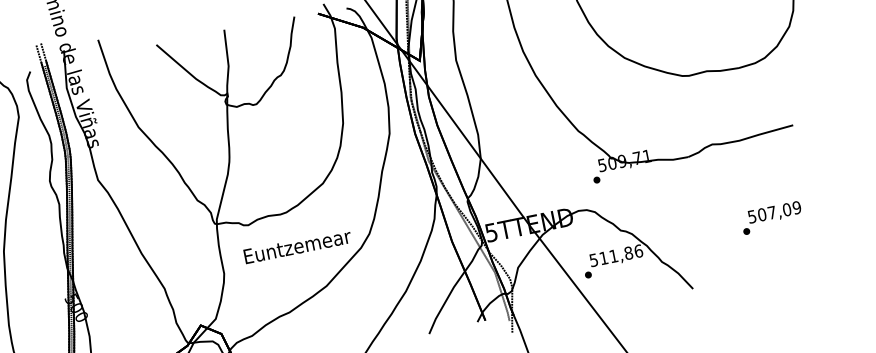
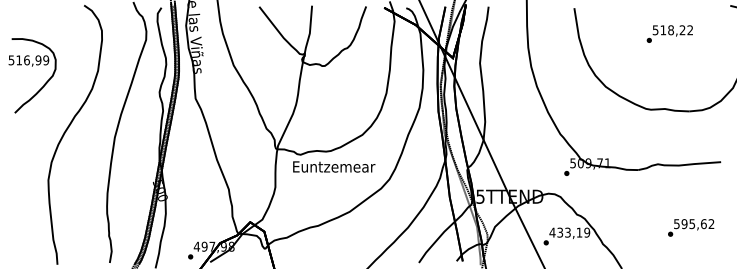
text: (778, 211) -> (697, 224), 507,09 -> 595,62
text: (297, 245) -> (334, 166), moved
text: (615, 255) -> (569, 232), 511,86 -> 433,19

